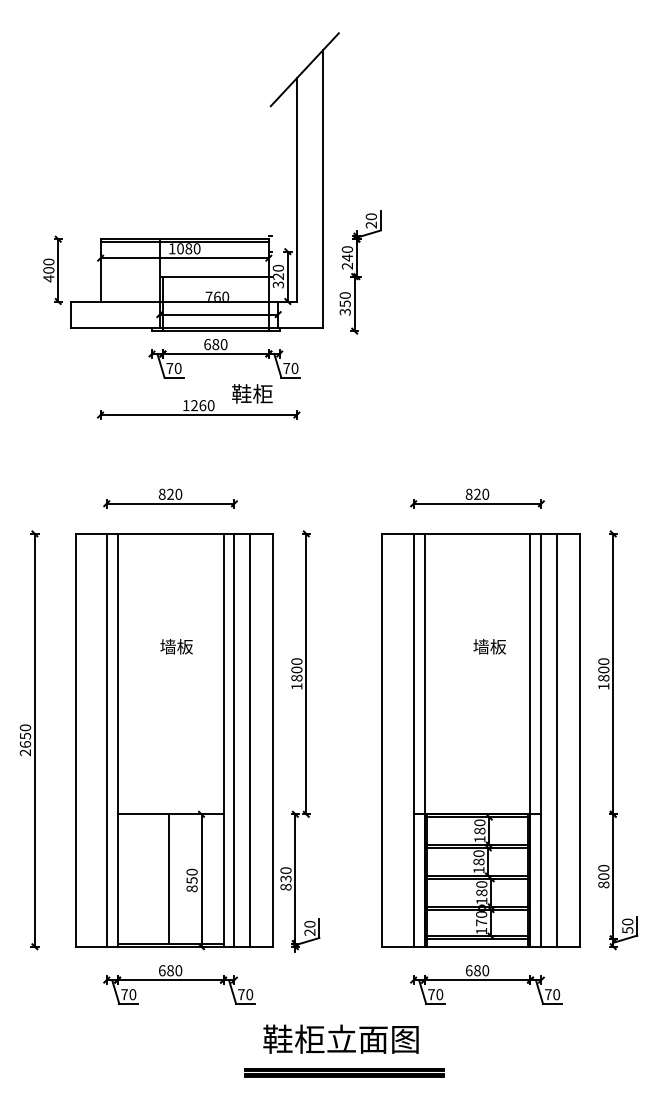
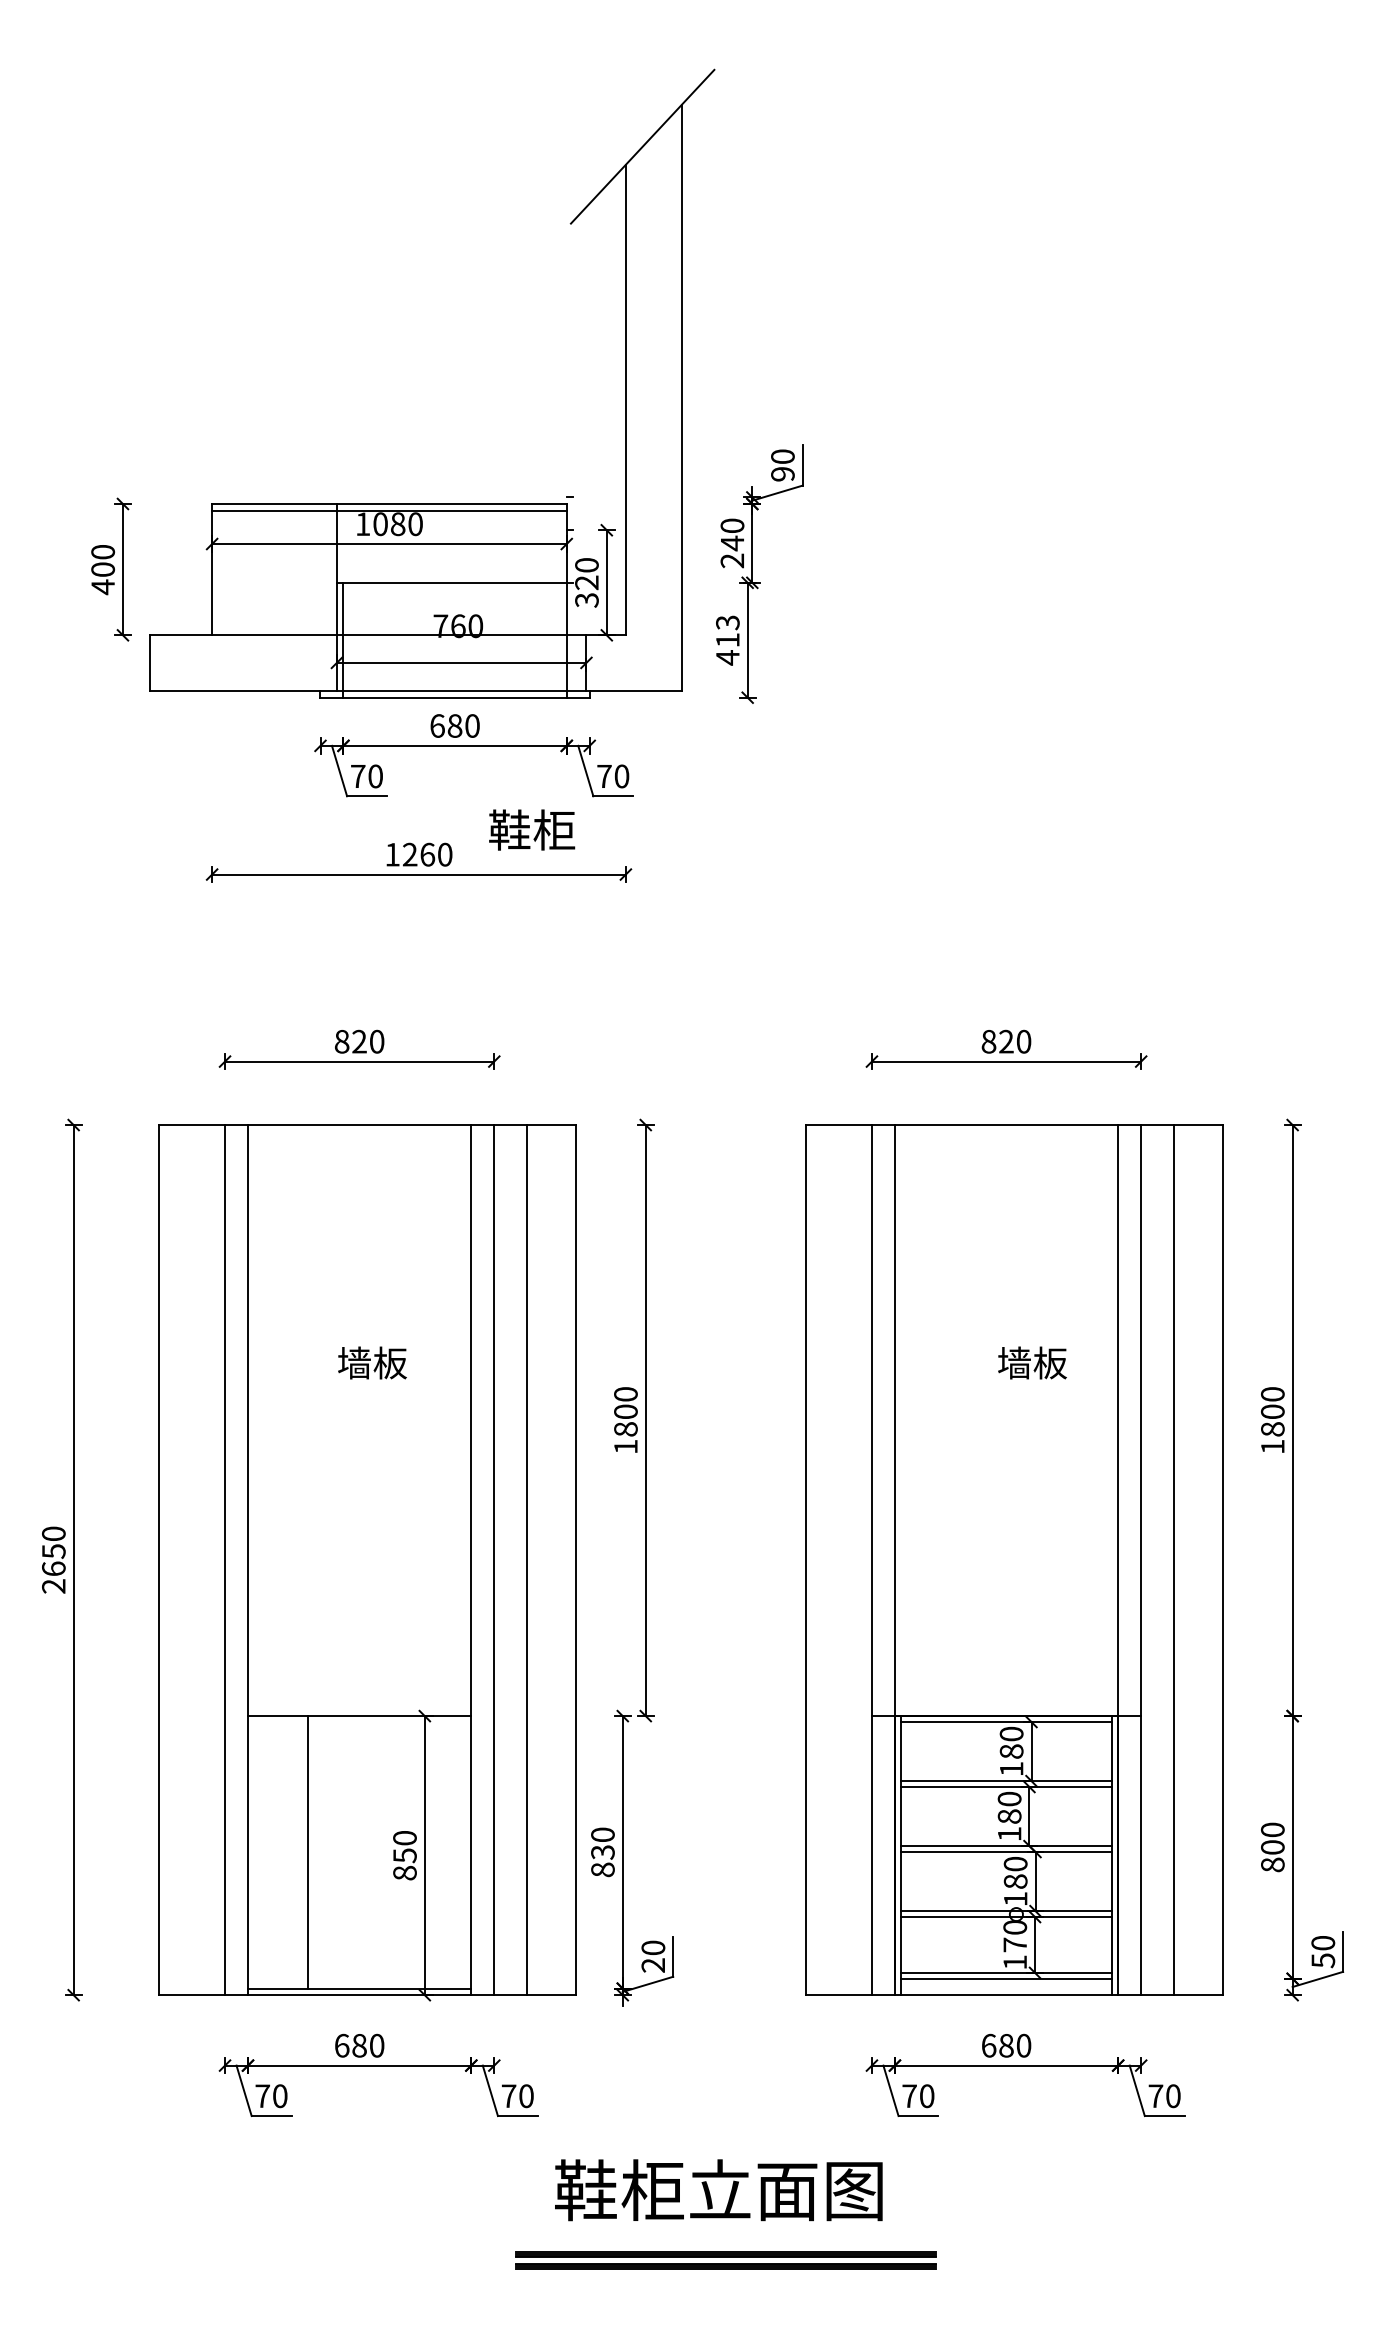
text: (371, 224) -> (783, 472), 20 -> 90
text: (344, 303) -> (726, 639), 350 -> 413
line: (169, 878) -> (308, 1851), moved

